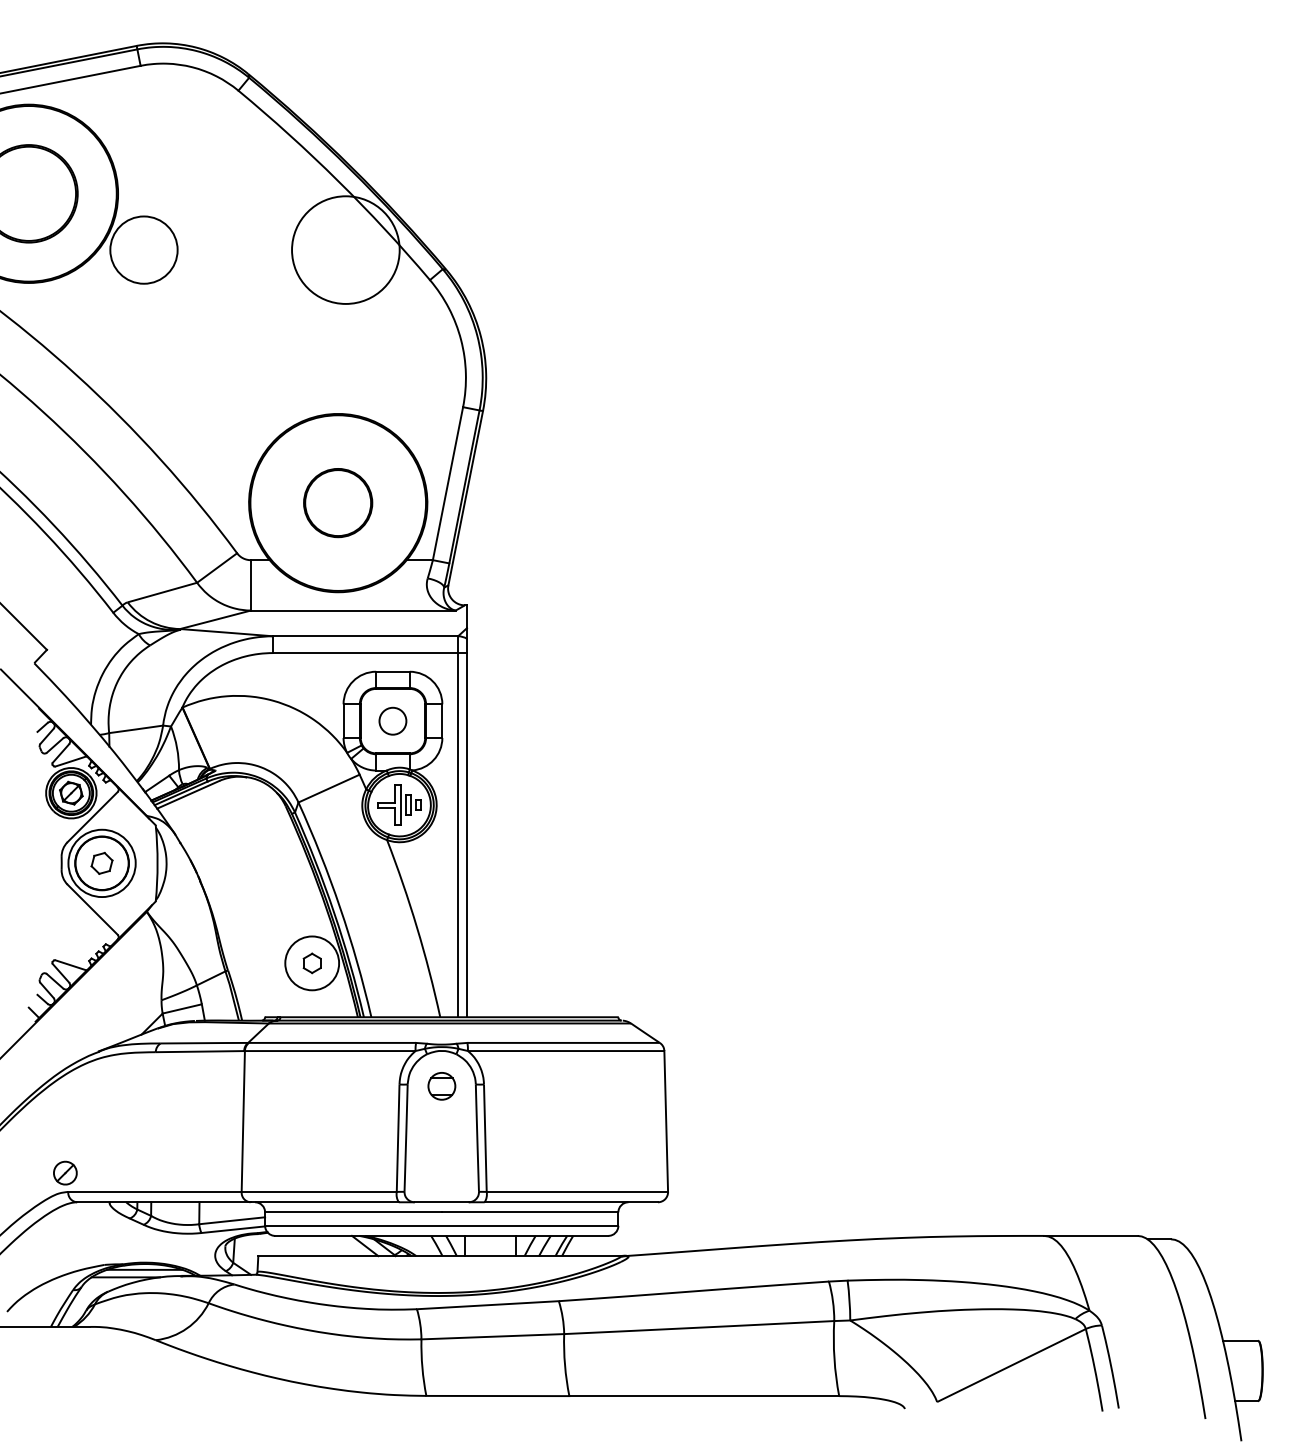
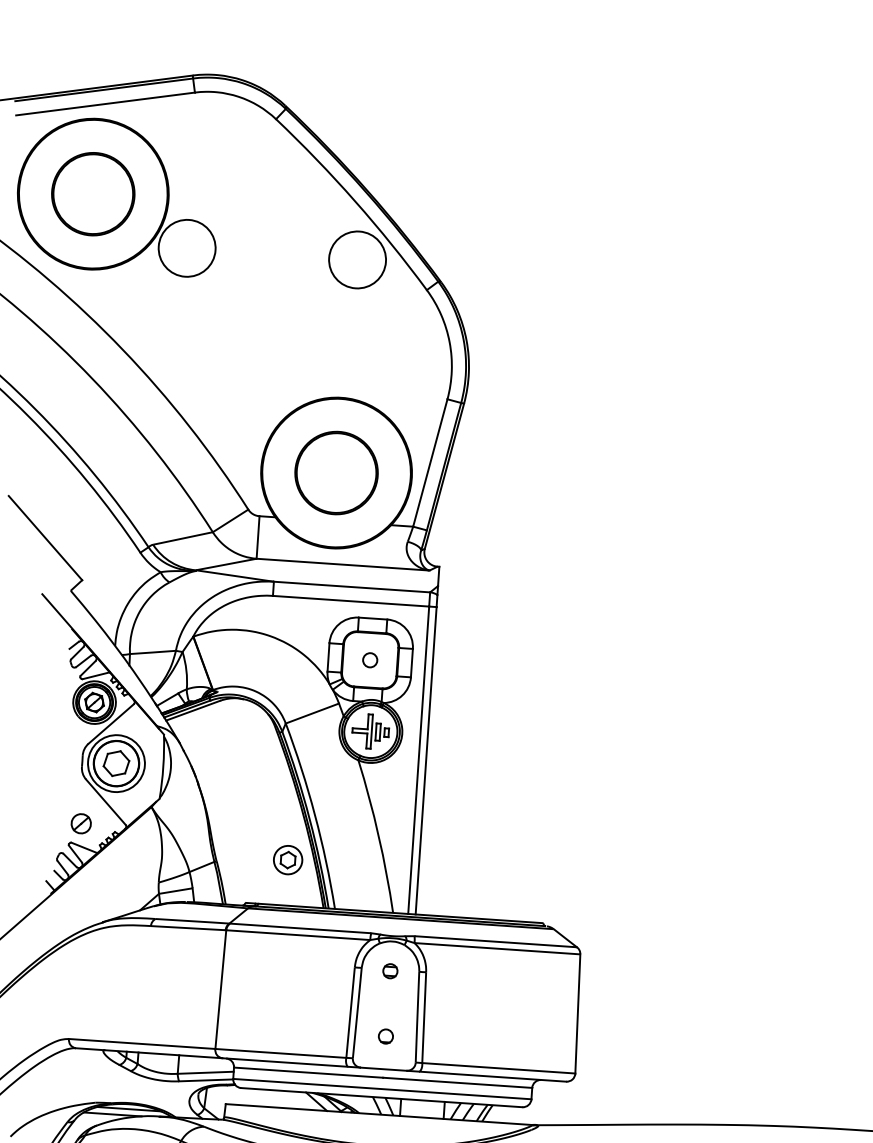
circle: (345, 249) -> (357, 259), size x0.62
part: (337, 502) -> (335, 472), size x1.43
circle: (392, 720) -> (369, 659), size x0.62
part: (101, 863) -> (115, 763), size x1.43
circle: (312, 963) -> (288, 860), size x0.62
part: (441, 1085) -> (390, 970), size x0.62
circle: (441, 1163) -> (385, 1036), added
part: (65, 1172) -> (81, 823), moved

